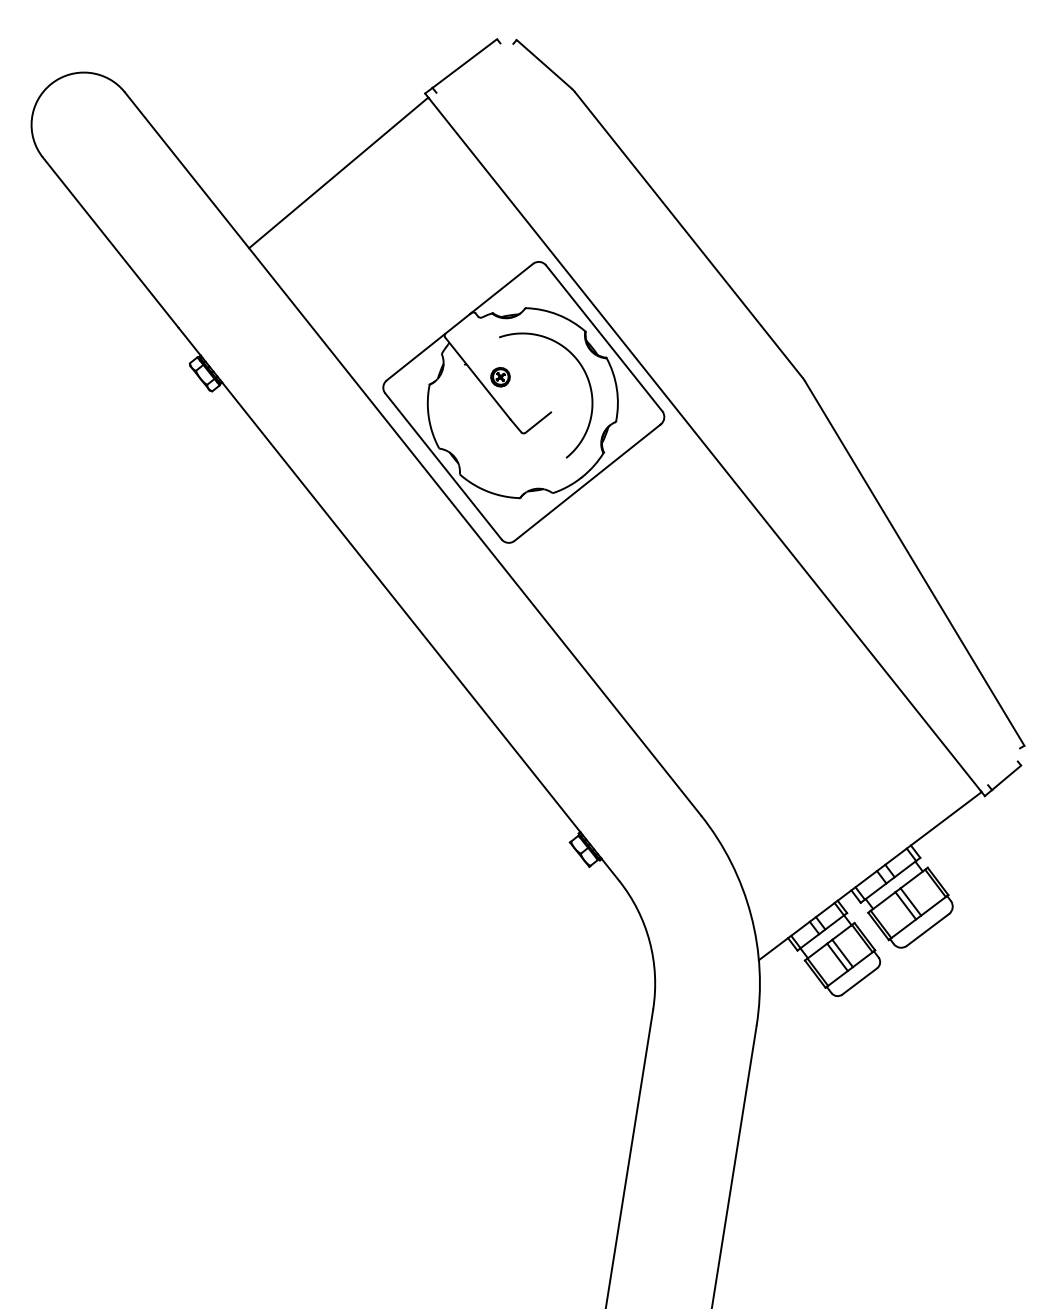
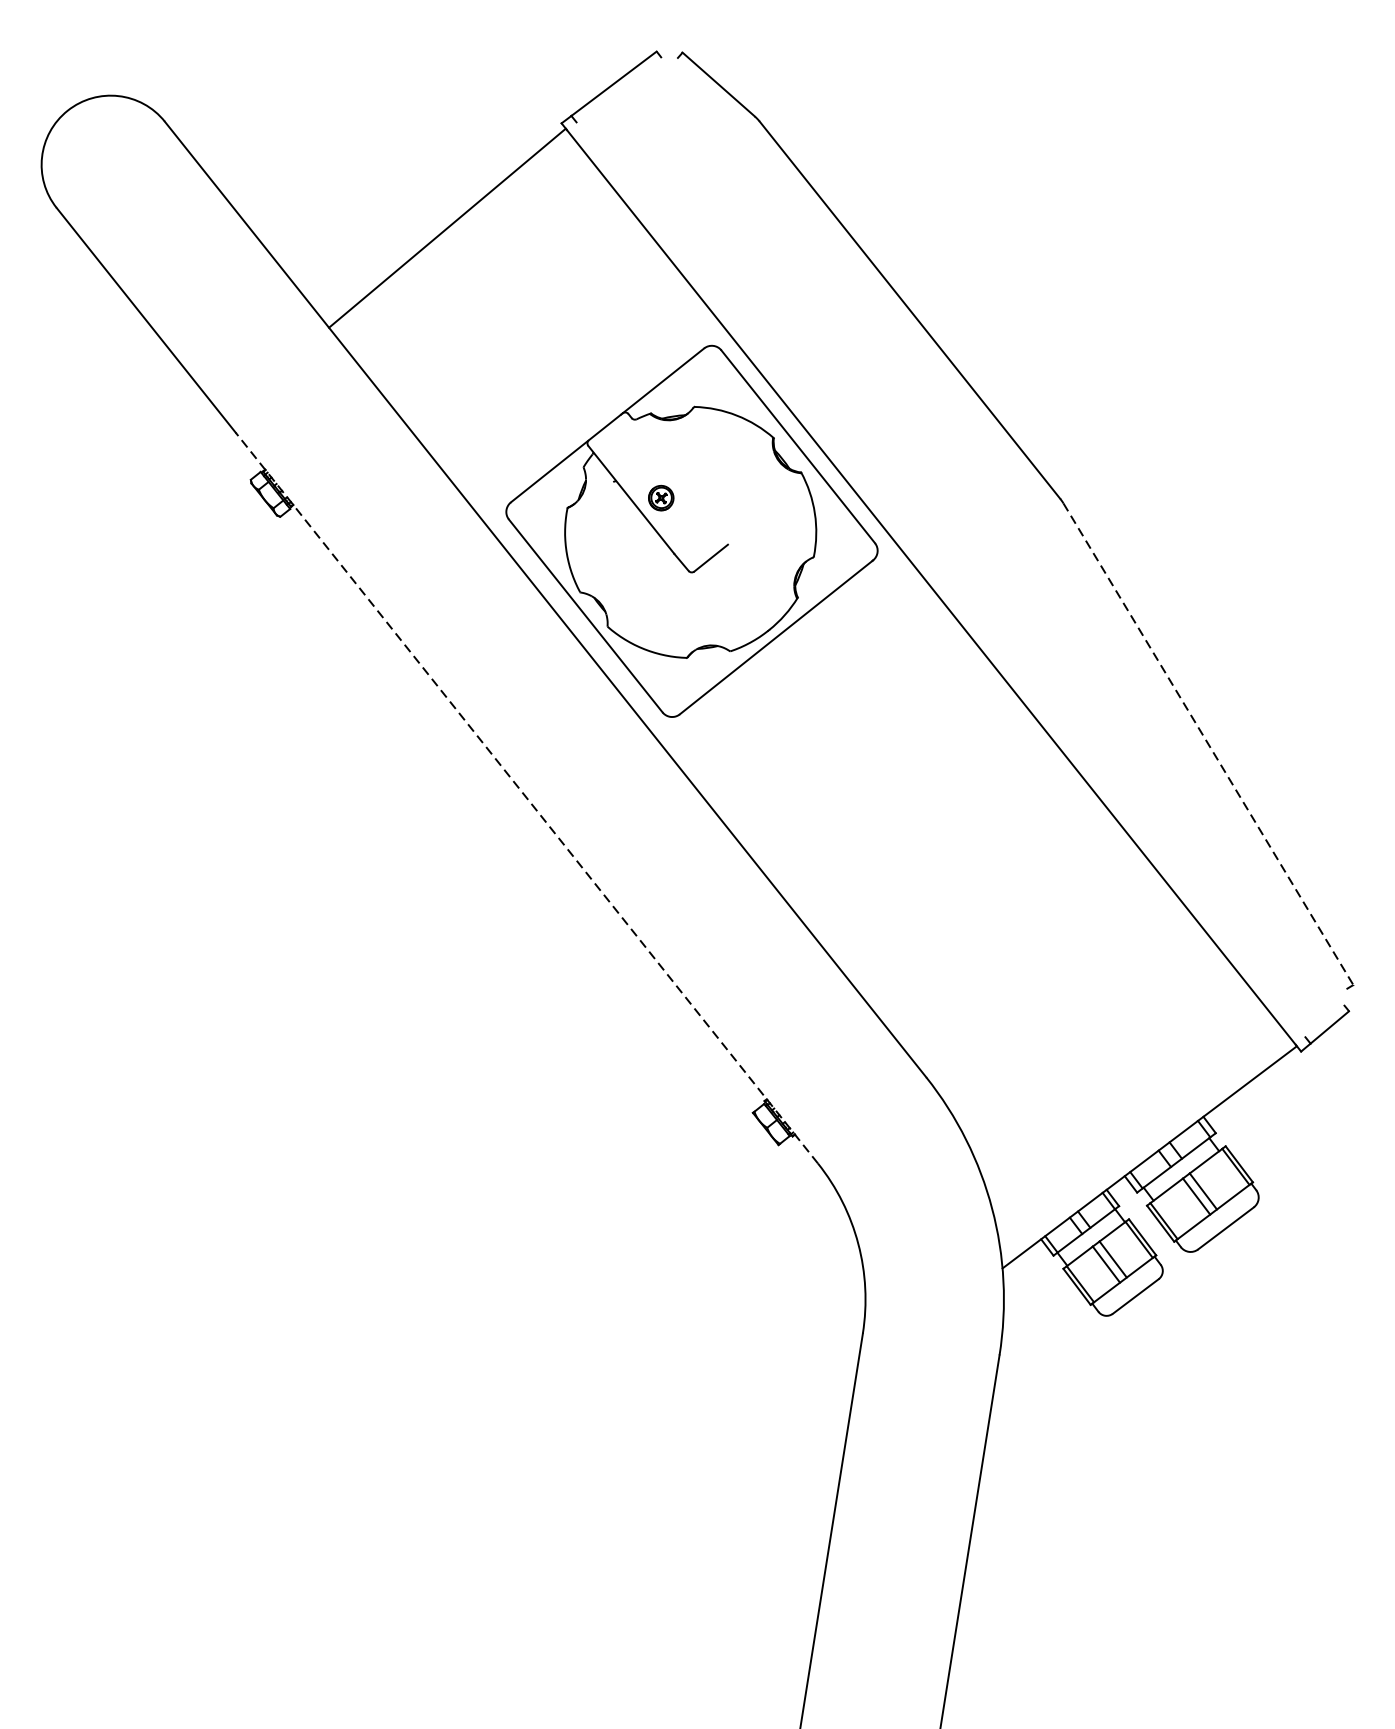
curve: (588, 384) -> (777, 507), removed
line: (914, 563) -> (1208, 744), solid -> dashed
line: (398, 604) -> (526, 798), solid -> dashed

